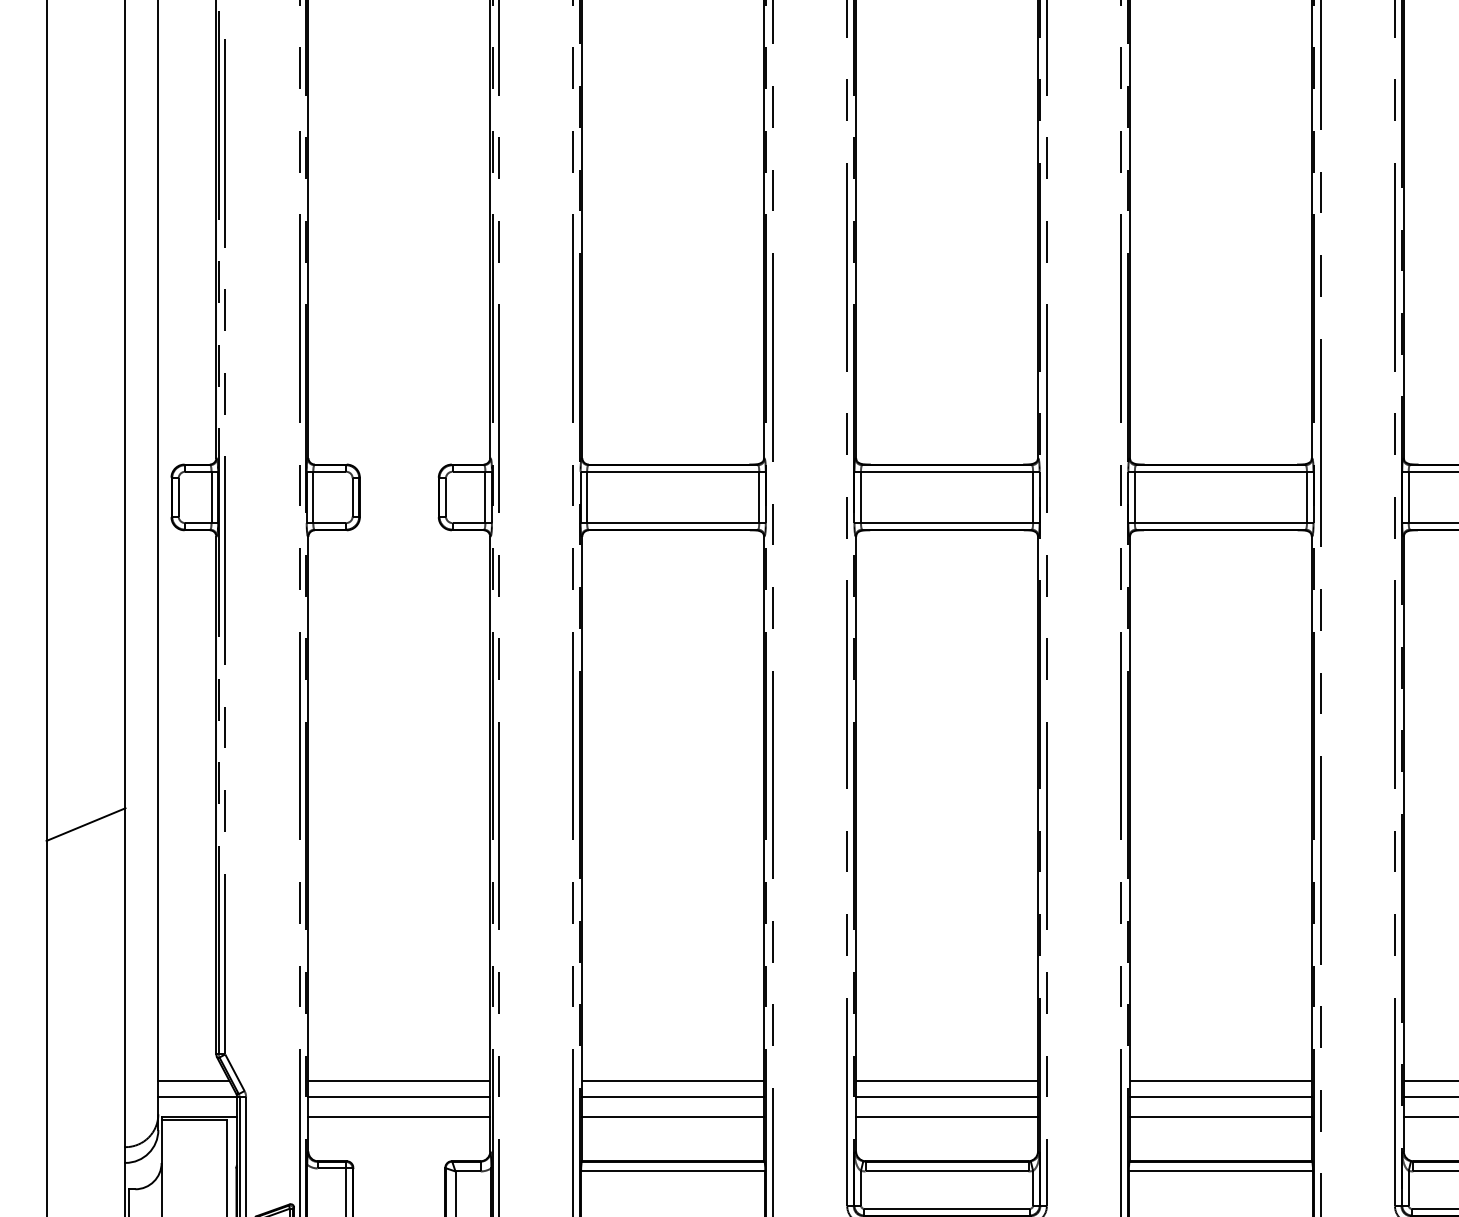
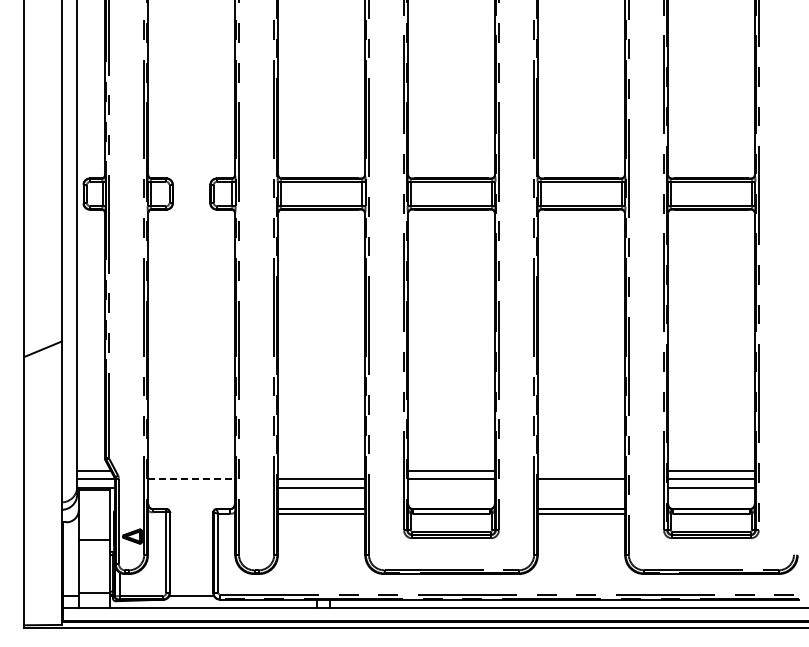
line: (399, 1082) -> (191, 471), removed
line: (673, 1082) -> (321, 471), removed
line: (1220, 1082) -> (581, 471), removed
line: (401, 1096) -> (192, 478), solid -> dashed
line: (399, 1117) -> (191, 488), removed
line: (946, 1117) -> (451, 488), removed
line: (1220, 1117) -> (581, 488), removed

